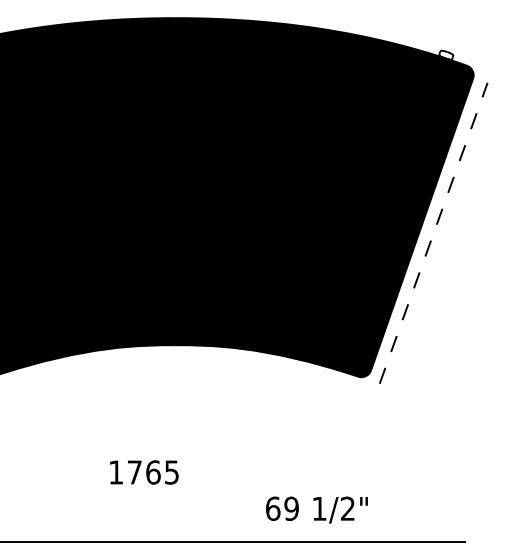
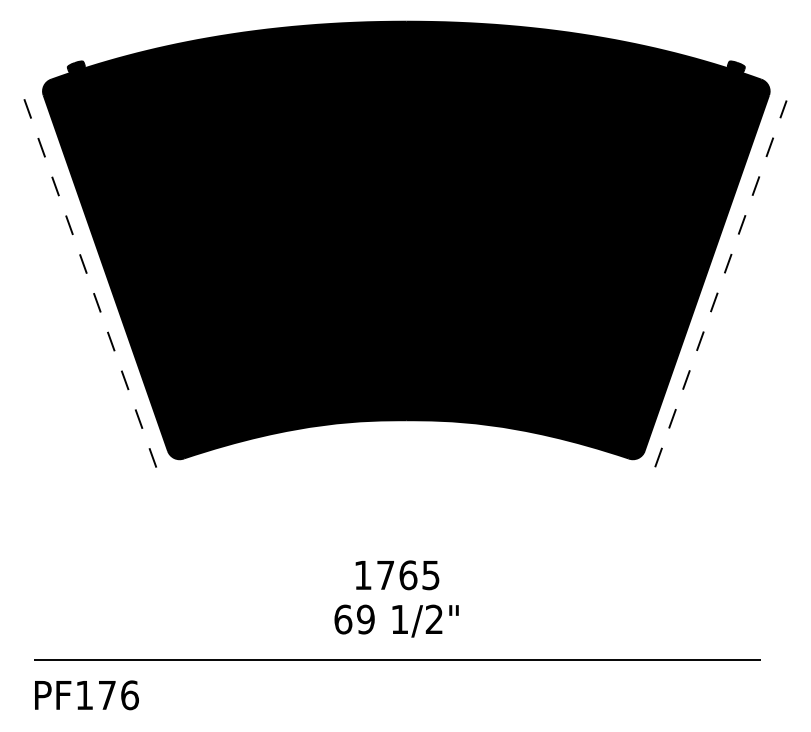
fill: (445, 54) -> (735, 66), added
text: (144, 472) -> (397, 575), moved
text: (316, 509) -> (396, 620), moved

